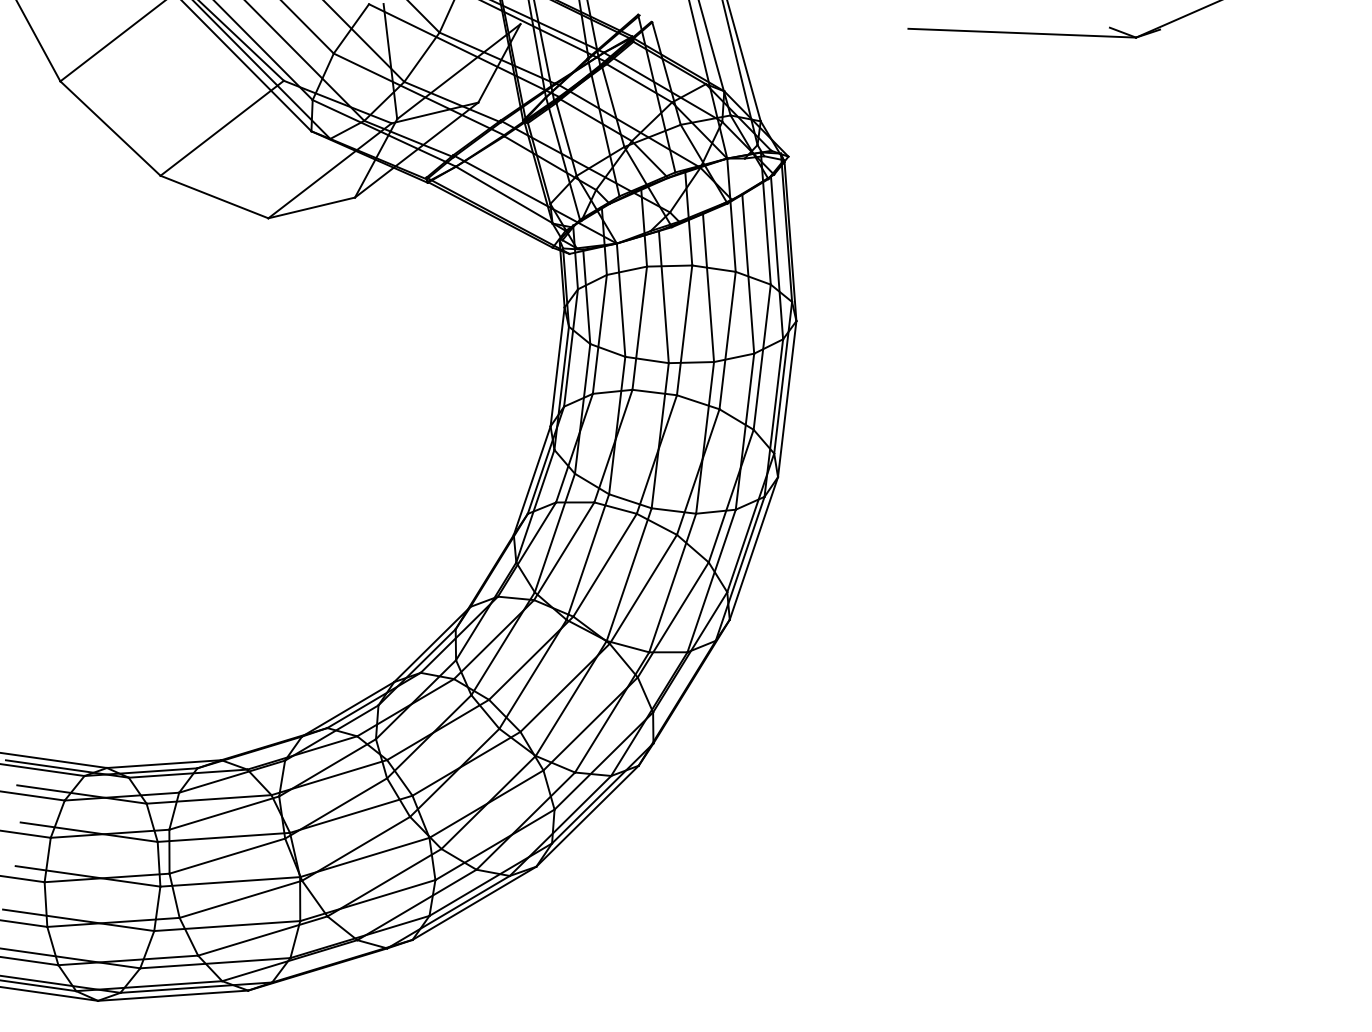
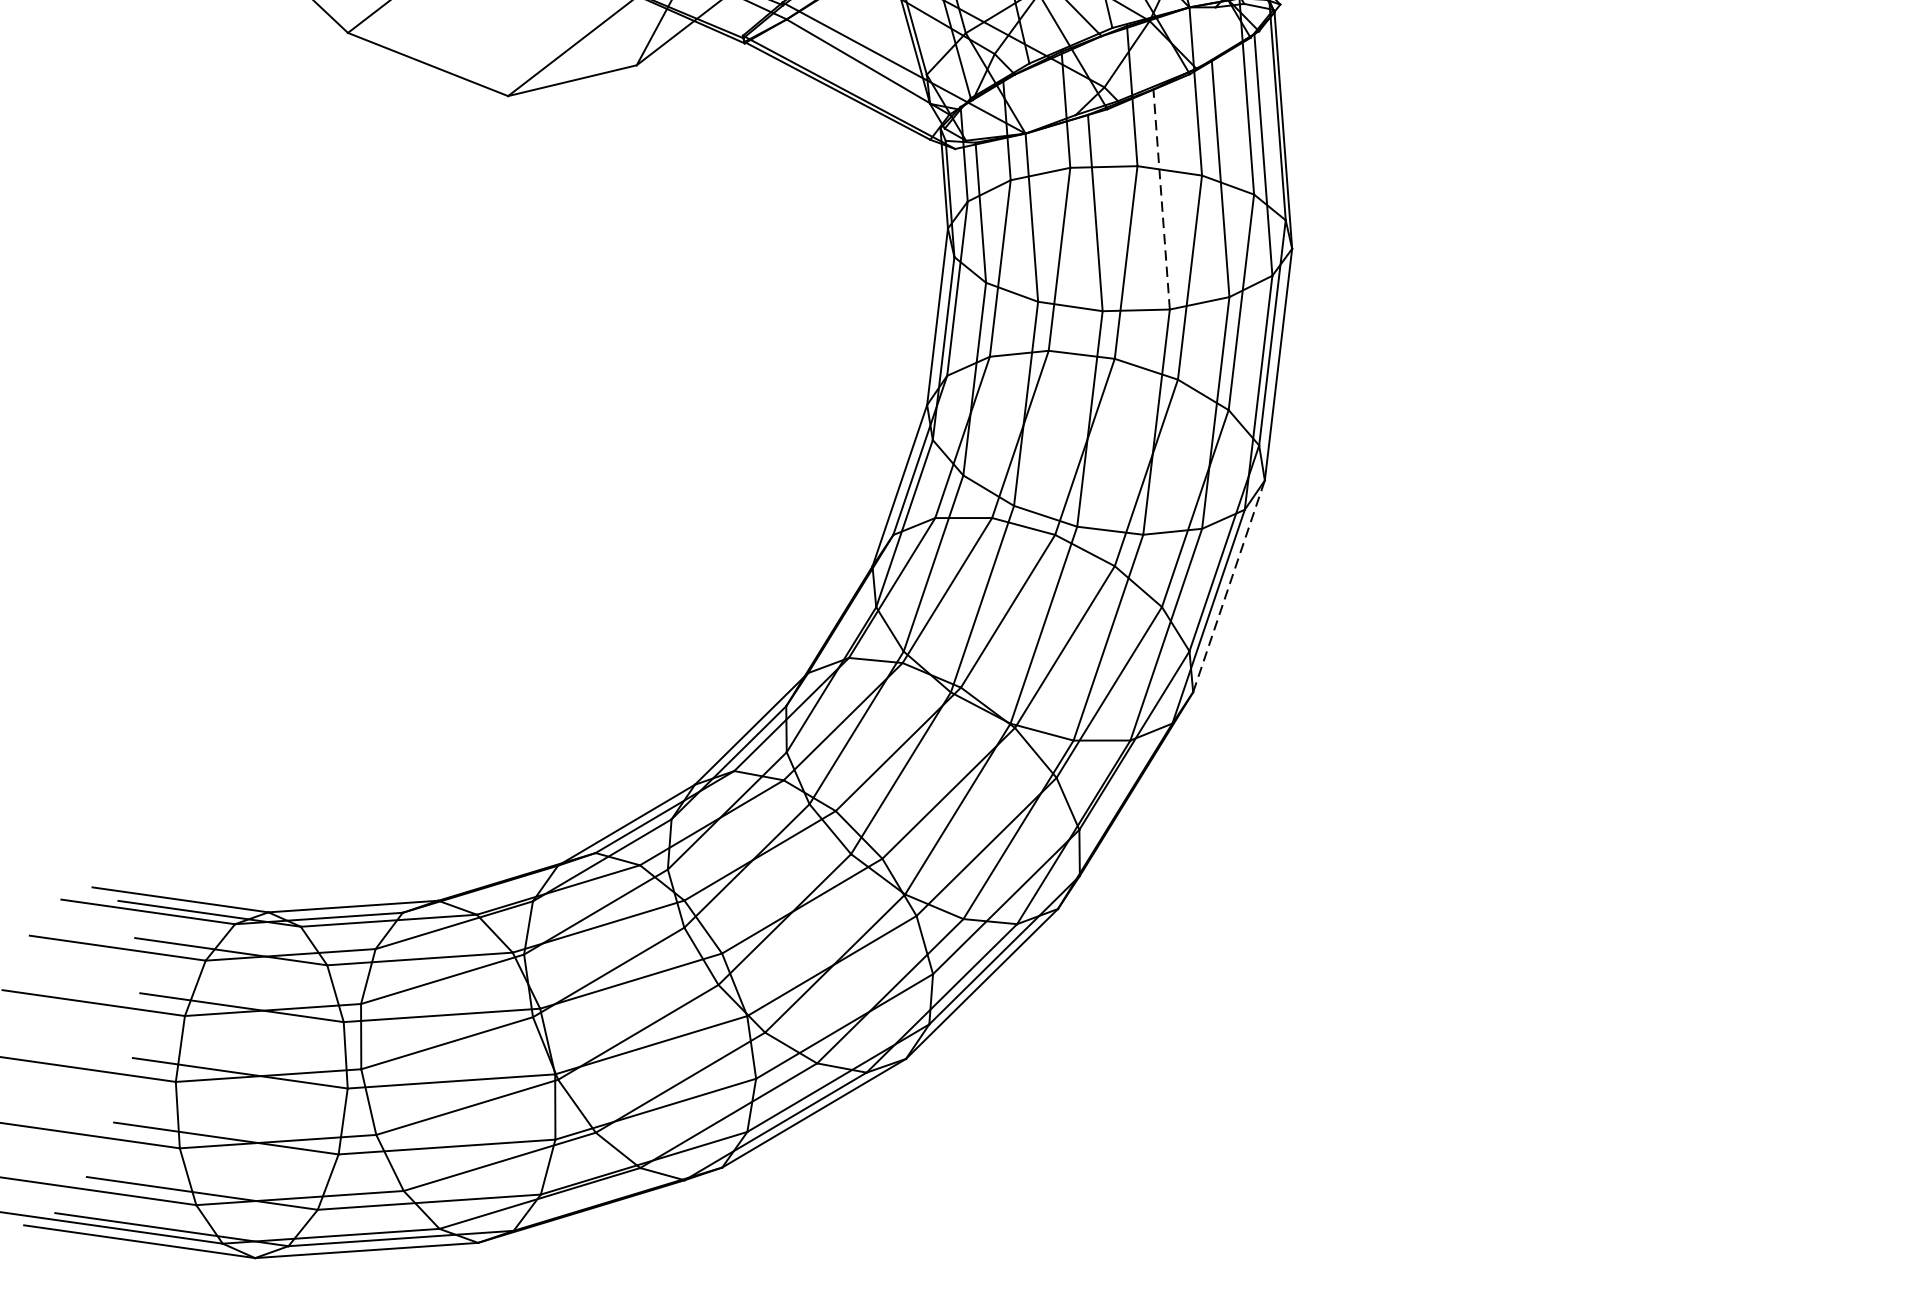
line: (708, 287) -> (1161, 198), solid -> dashed
line: (754, 548) -> (1229, 586), solid -> dashed

